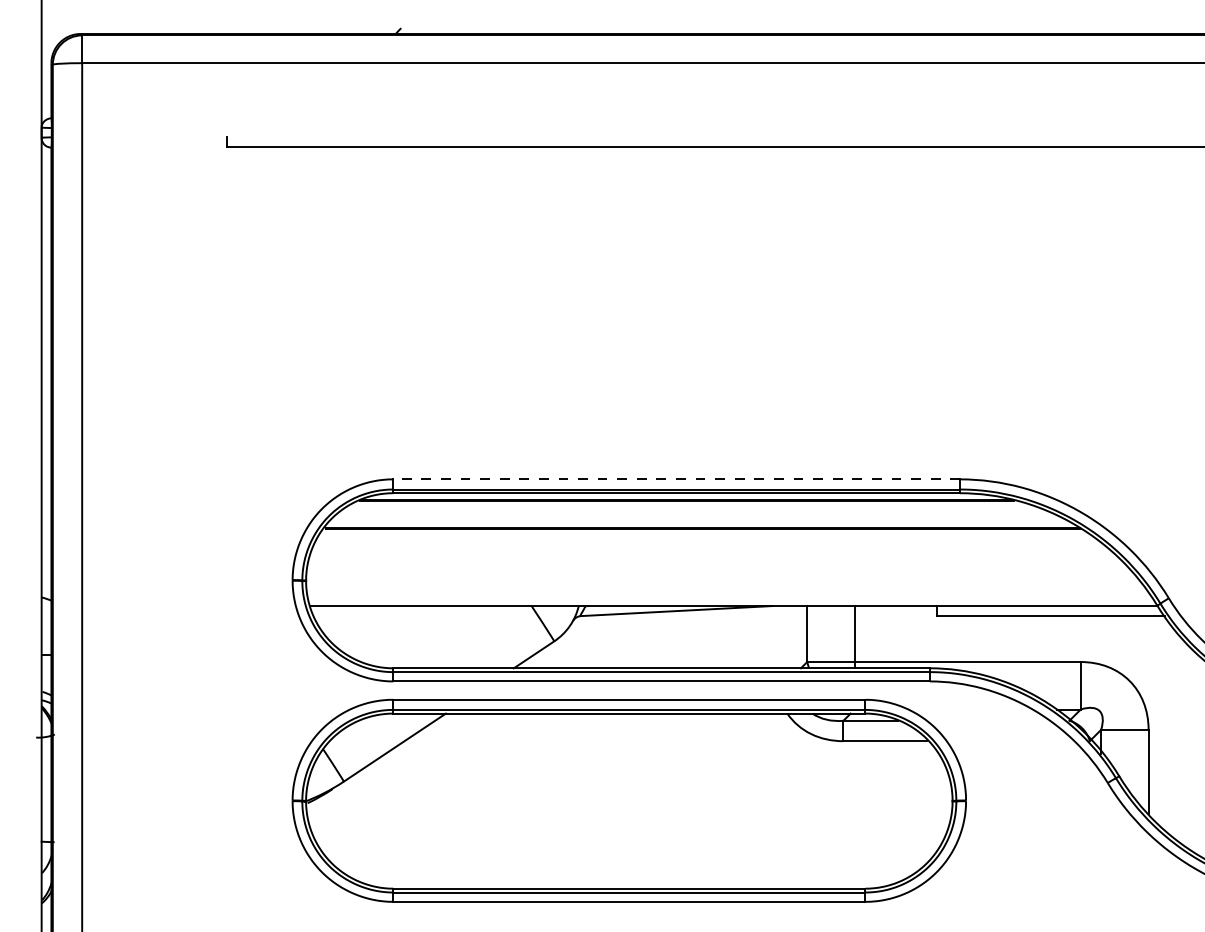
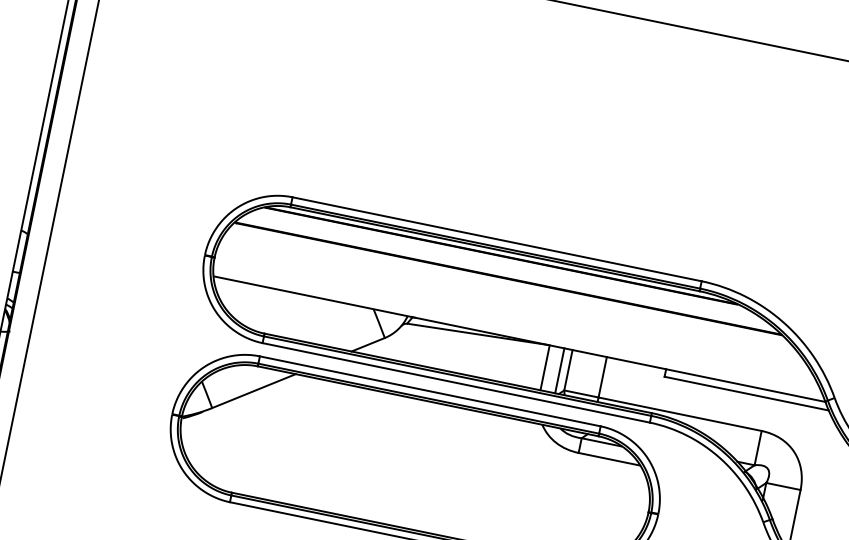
line: (676, 479) -> (496, 239), dashed -> solid
line: (775, 637) -> (544, 368), added
line: (795, 637) -> (559, 371), added

